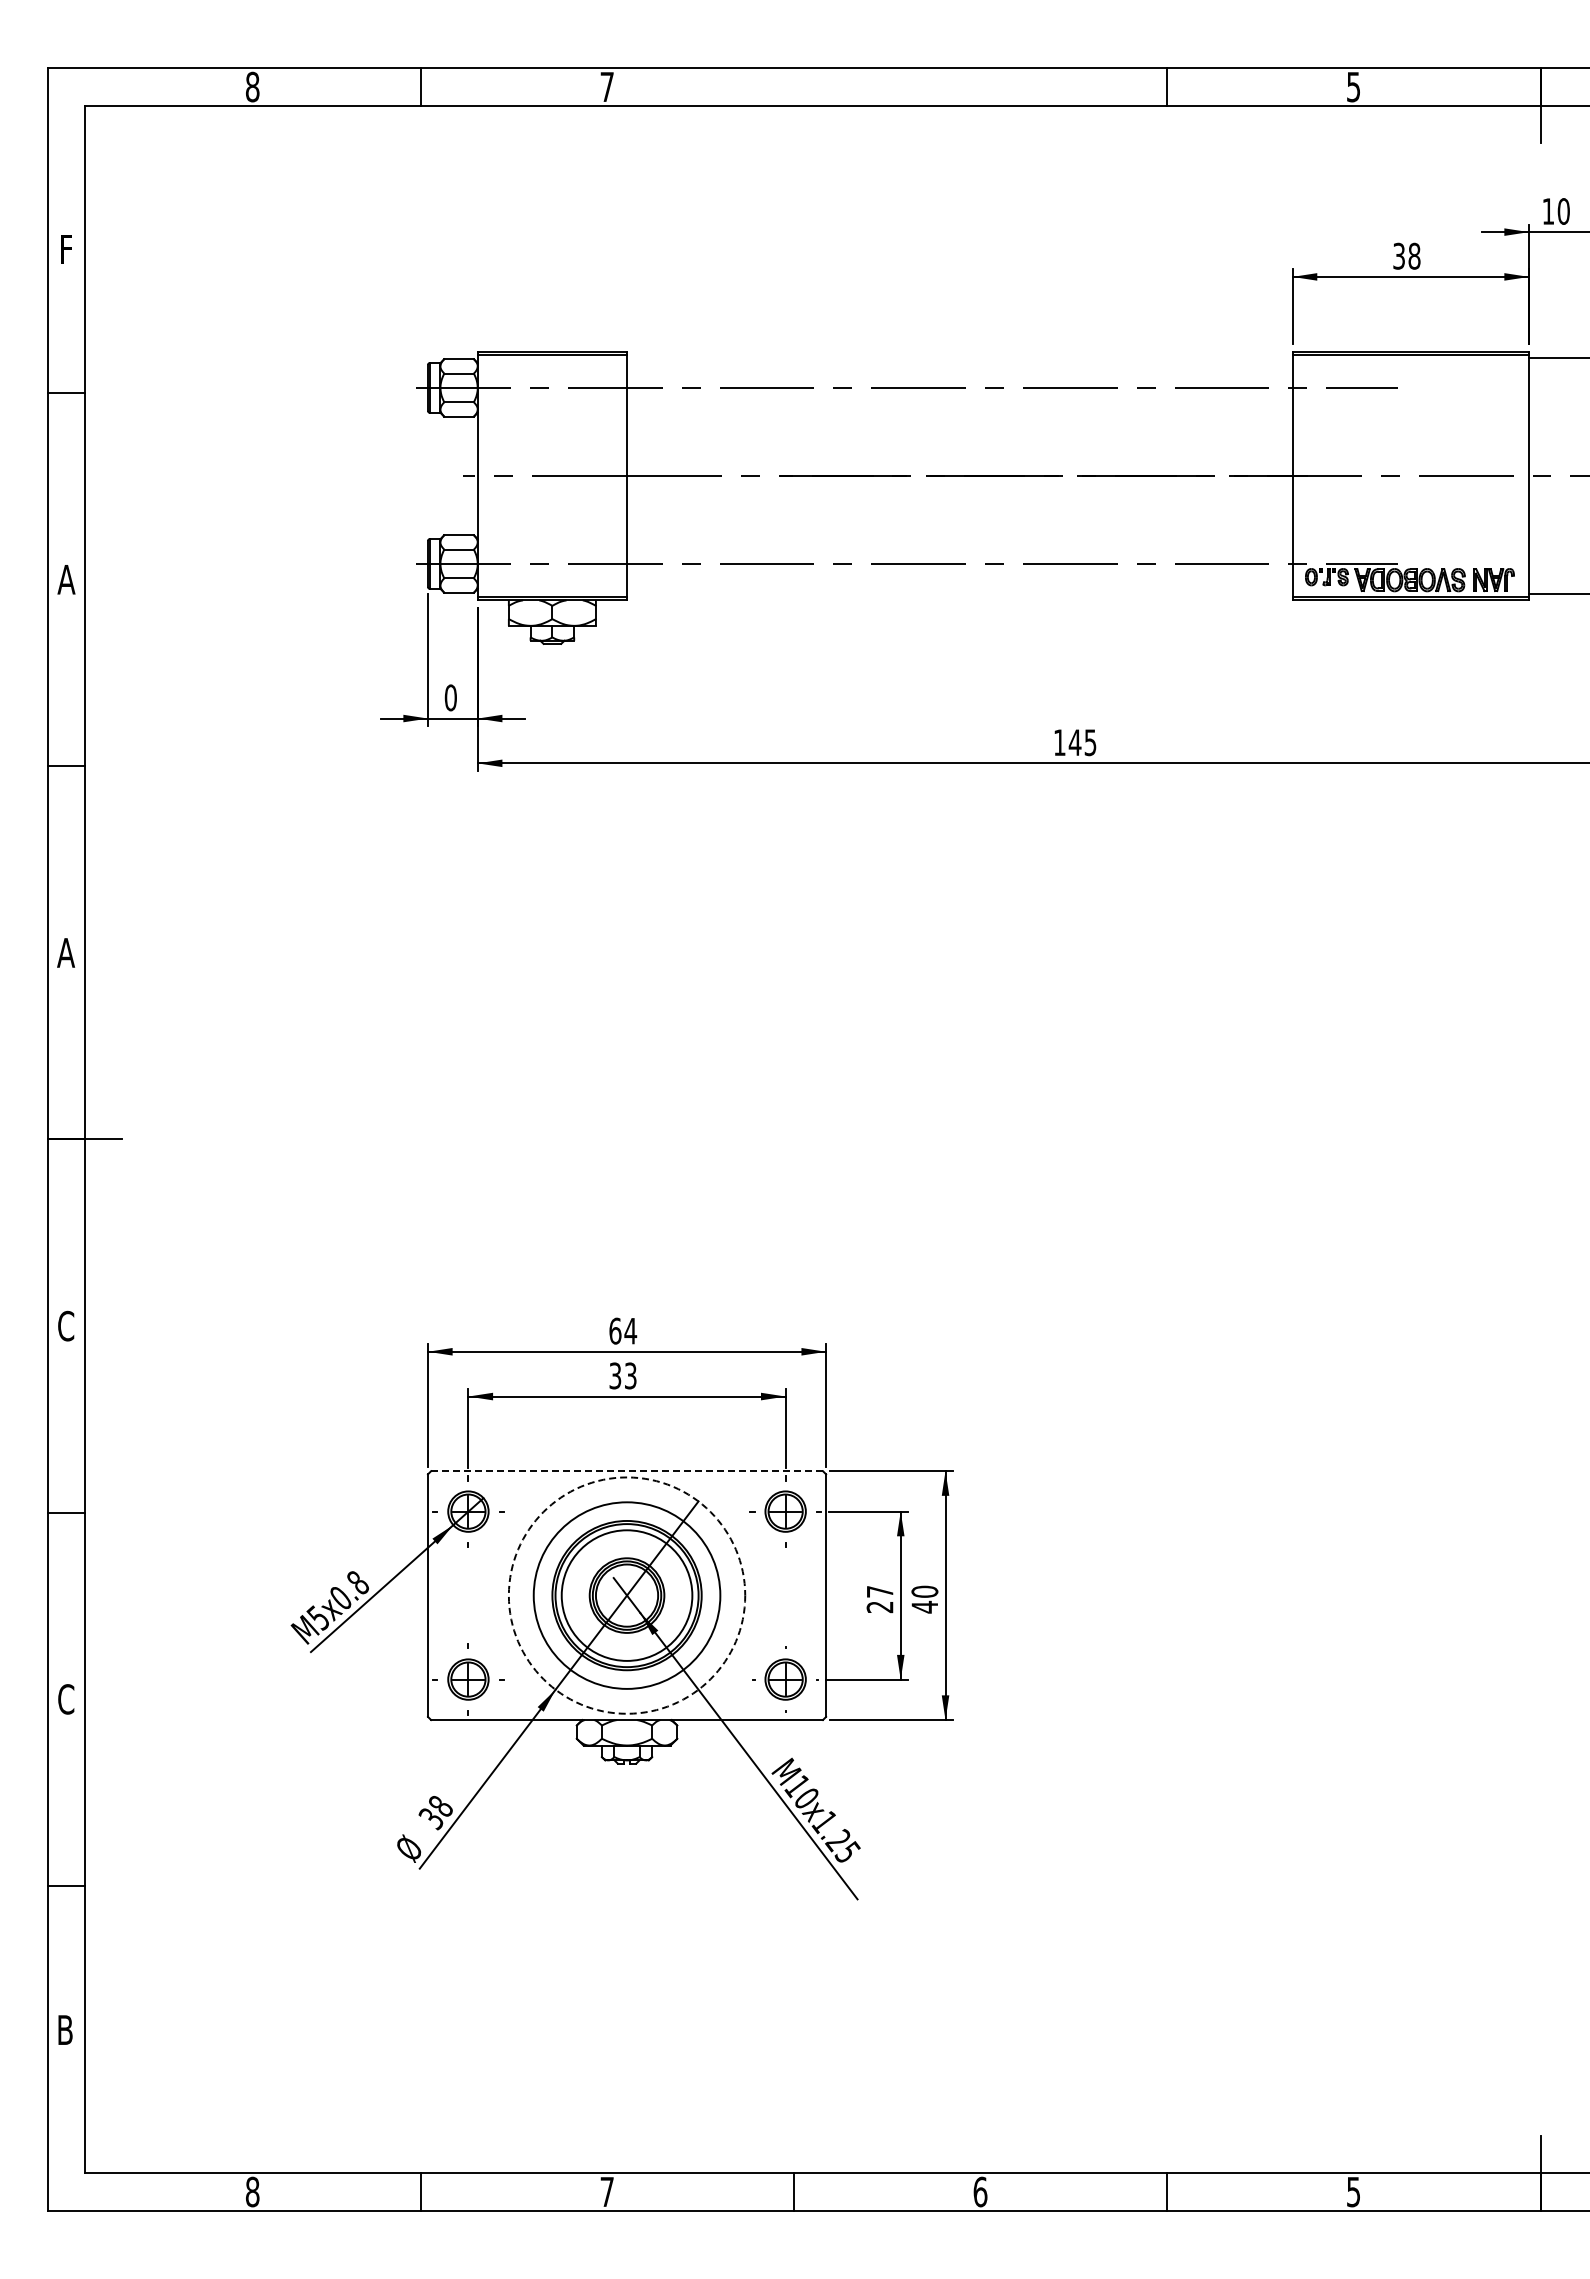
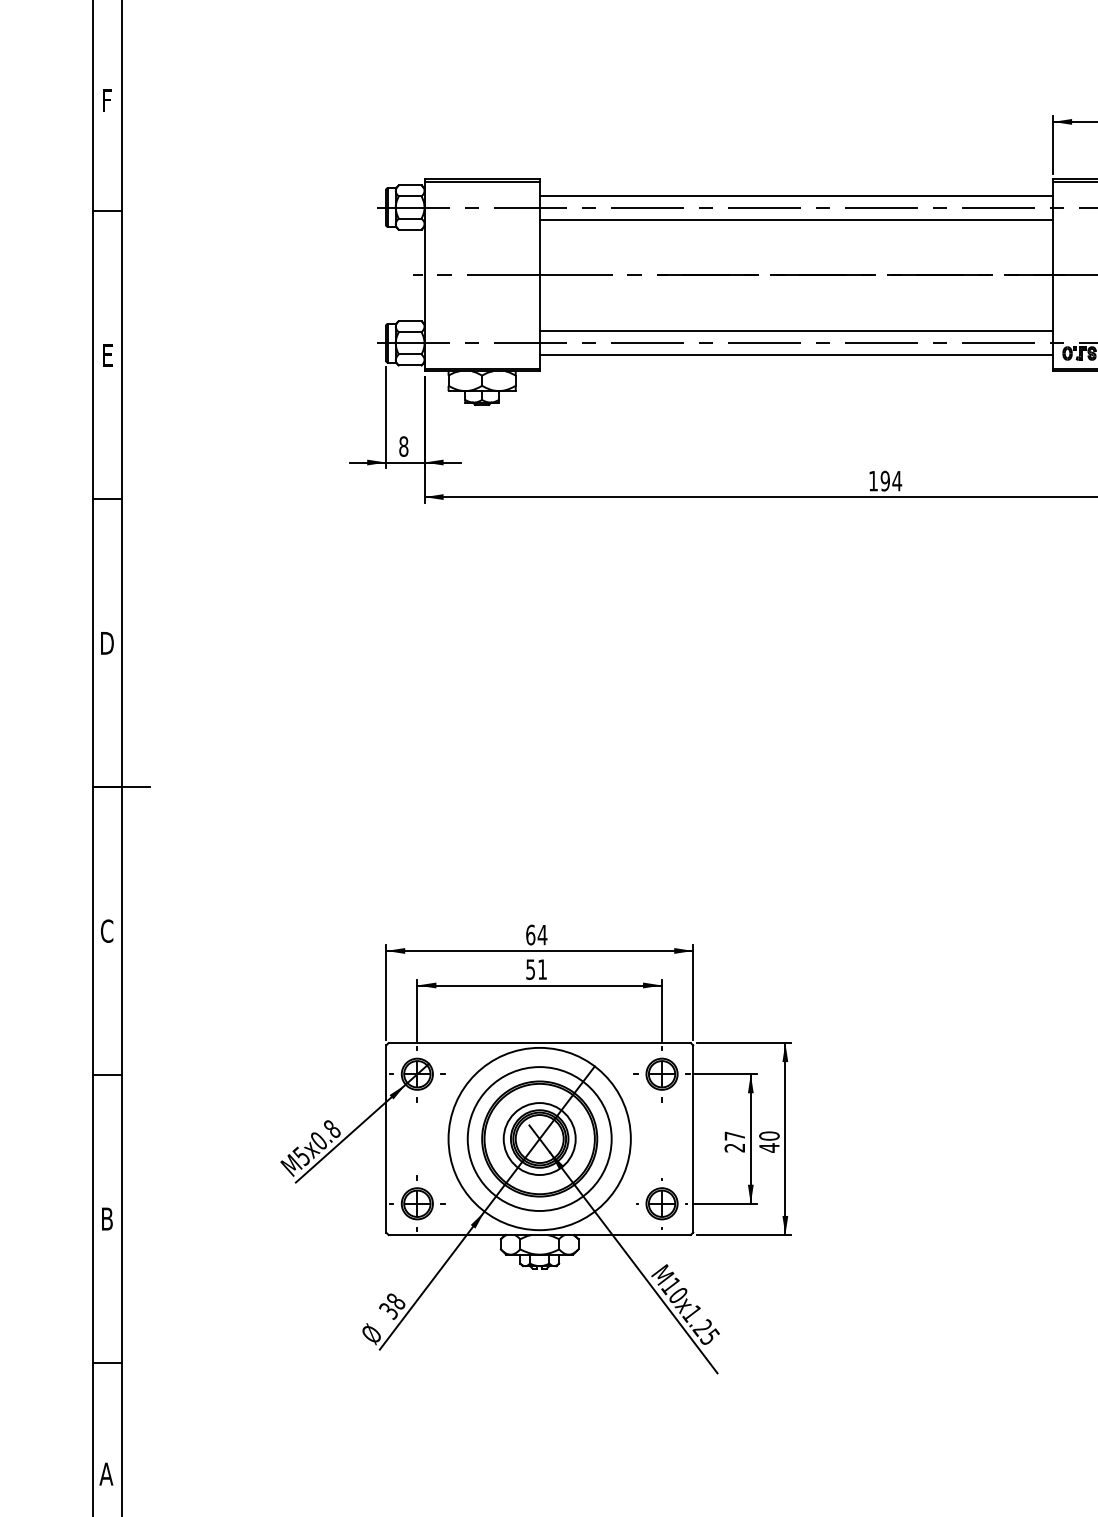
line: (959, 372) -> (796, 195), added
line: (959, 403) -> (796, 219), added
line: (959, 548) -> (796, 331), added
text: (66, 579) -> (107, 355), A -> E
line: (959, 579) -> (796, 355), added
text: (450, 697) -> (403, 446), 0 -> 8
text: (1082, 742) -> (891, 481), 145 -> 194
text: (66, 952) -> (107, 642), A -> D
text: (623, 1375) -> (536, 969), 33 -> 51
line: (627, 1471) -> (540, 1043), dashed -> solid
circle: (626, 1595) -> (539, 1138), dashed -> solid
circle: (626, 1595) -> (539, 1138), size x0.71
text: (66, 1699) -> (107, 1219), C -> B
text: (65, 2029) -> (106, 1473), B -> A

